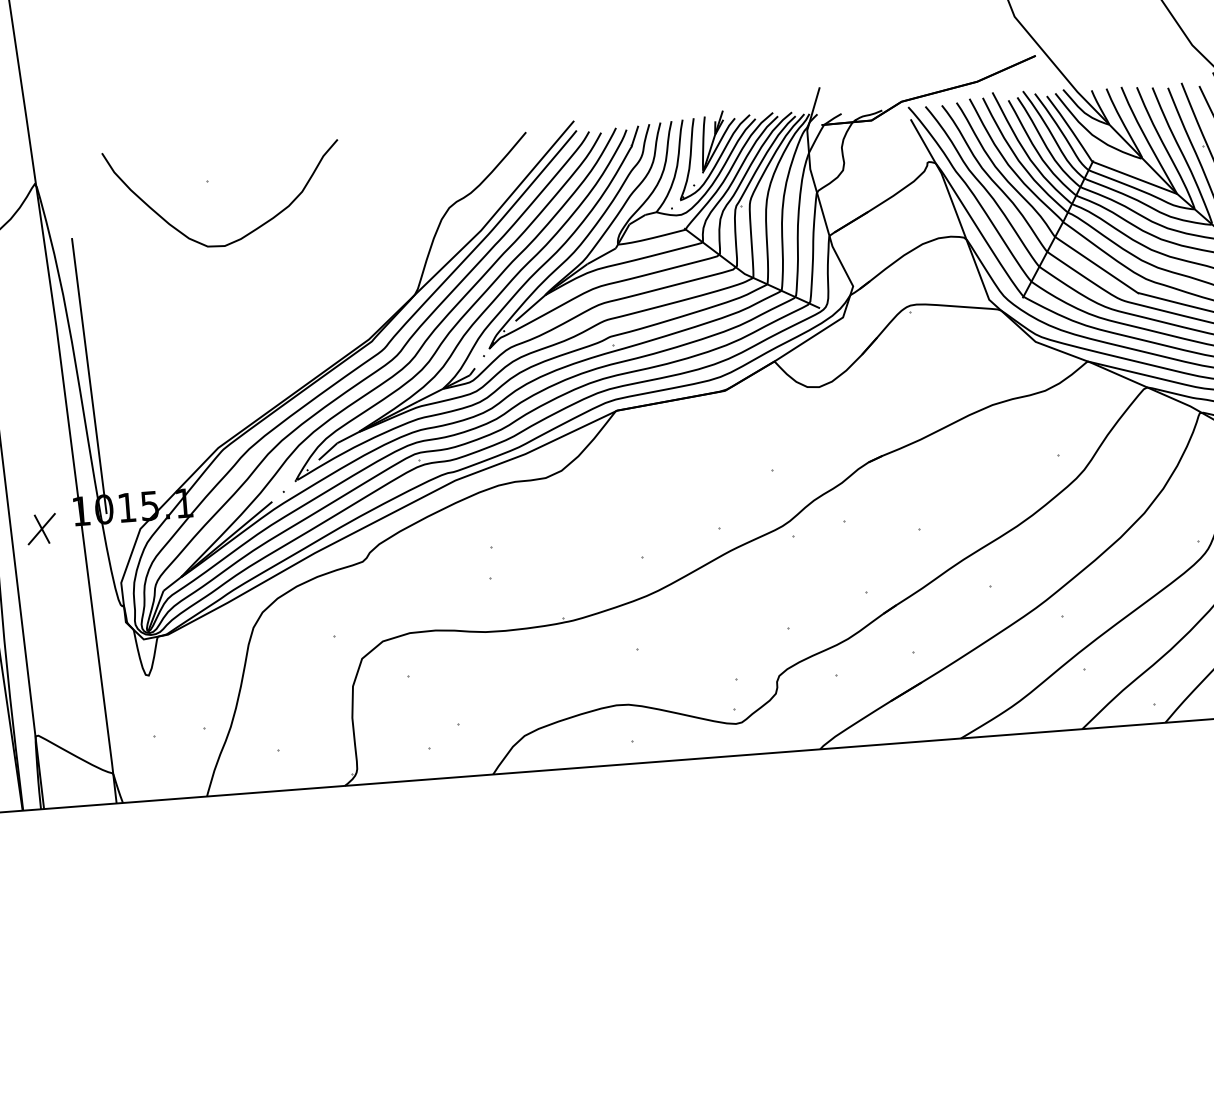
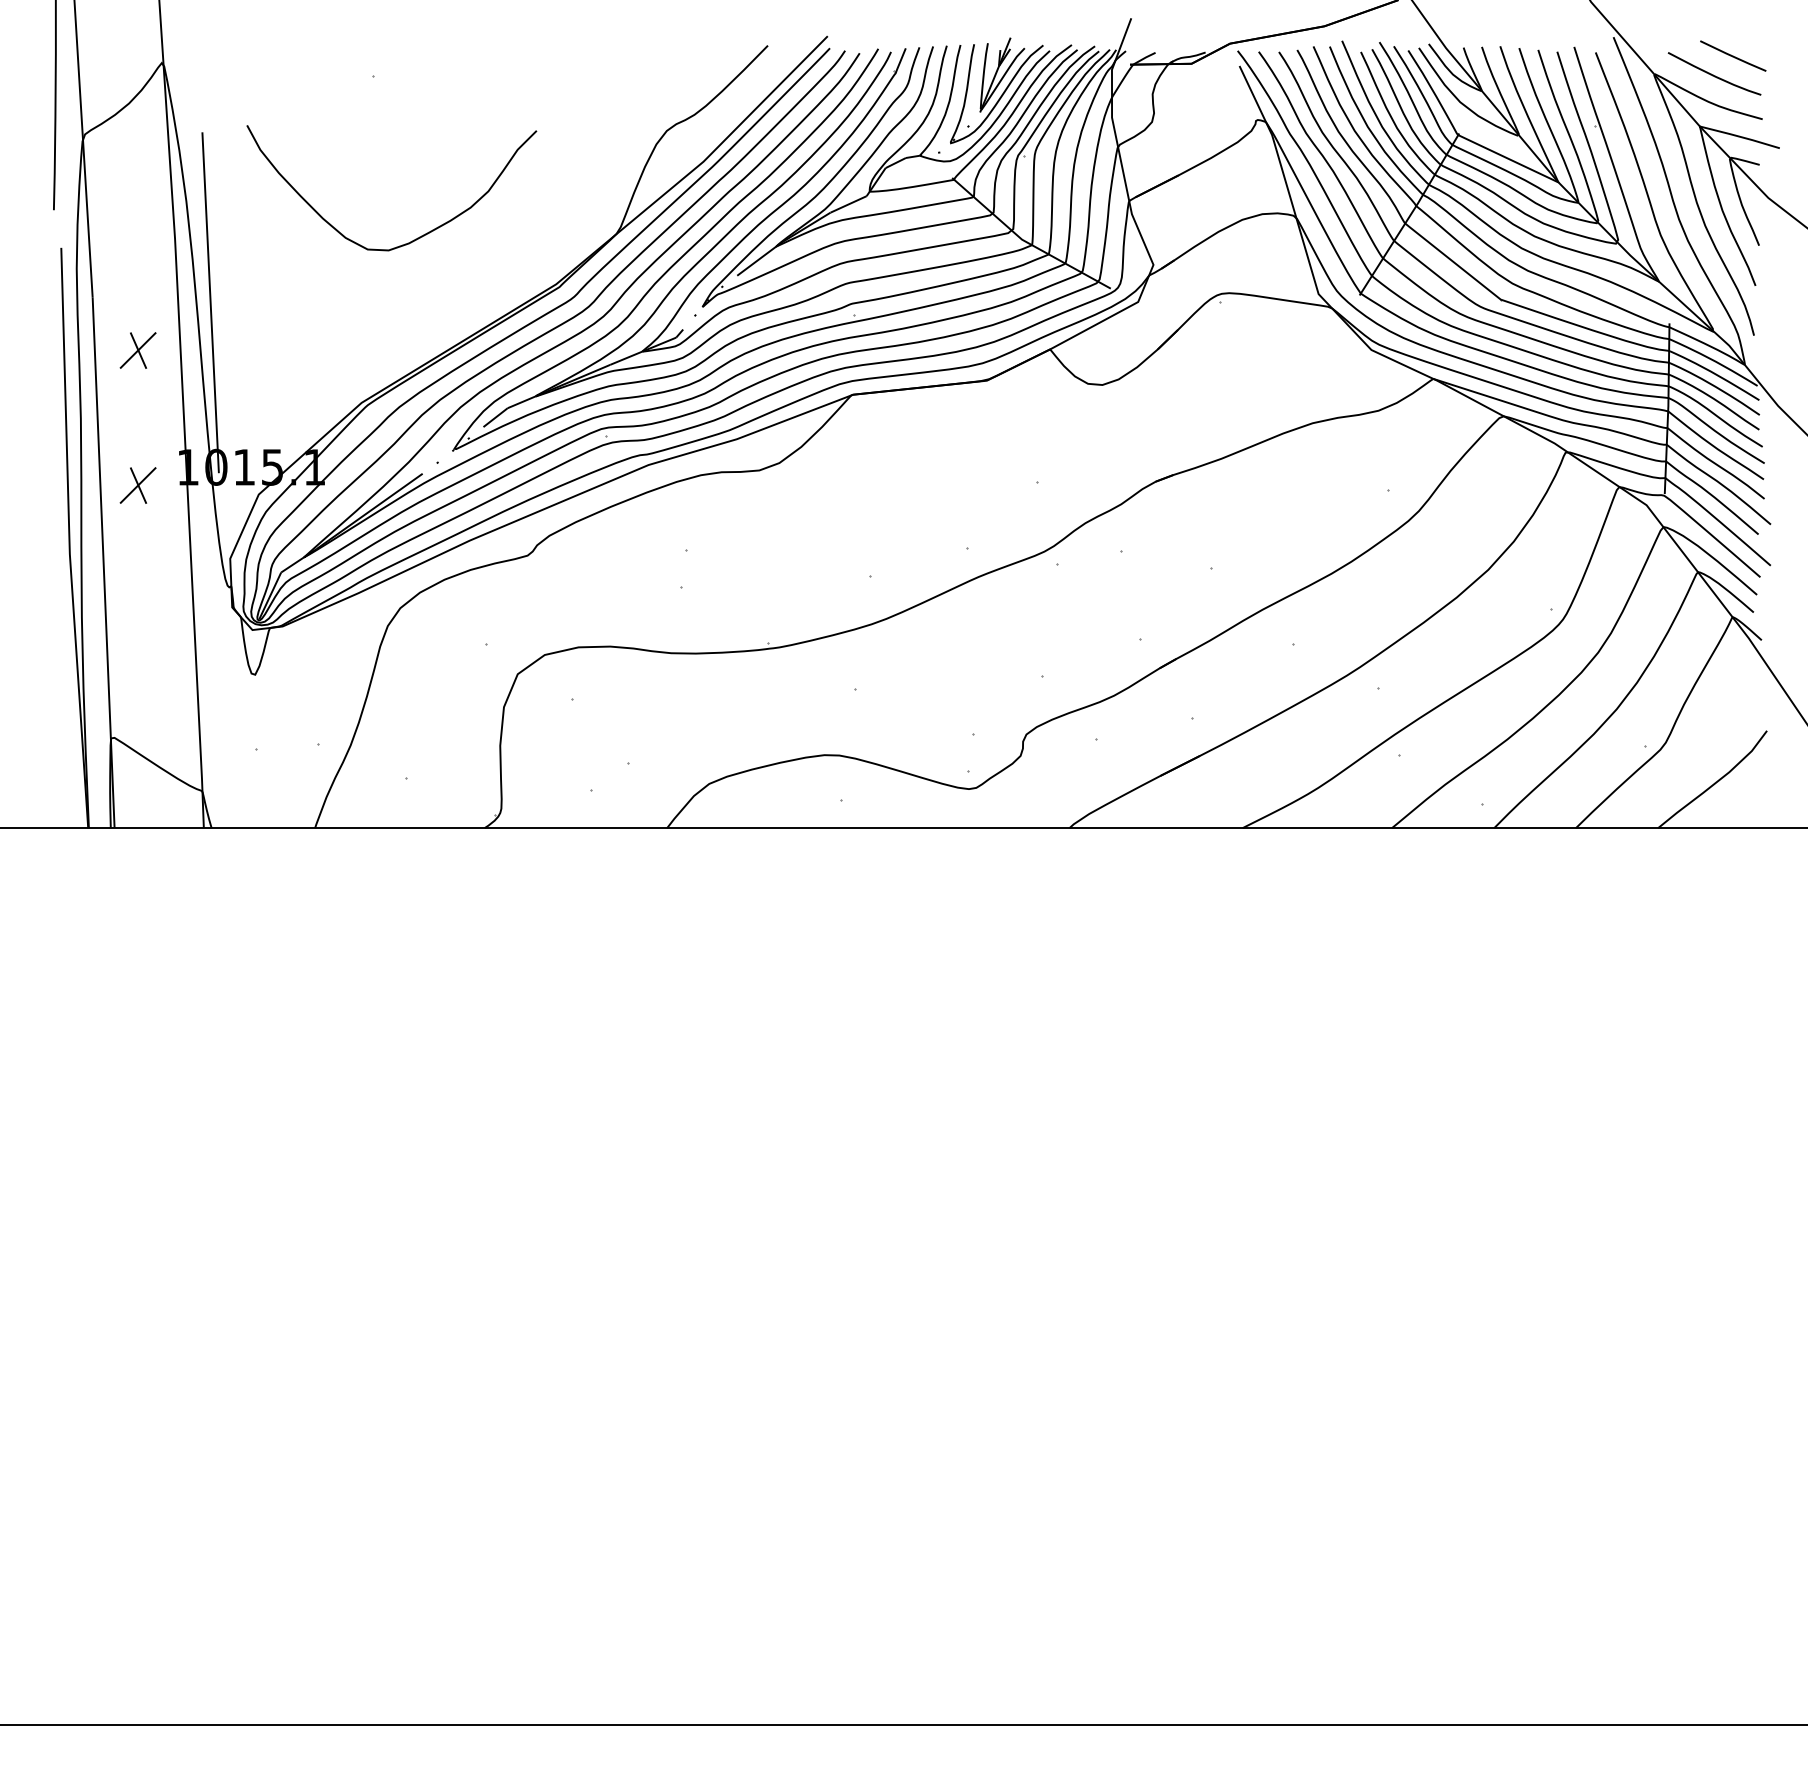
curve: (245, 234) -> (415, 238), moved
part: (32, 419) -> (137, 350), added

